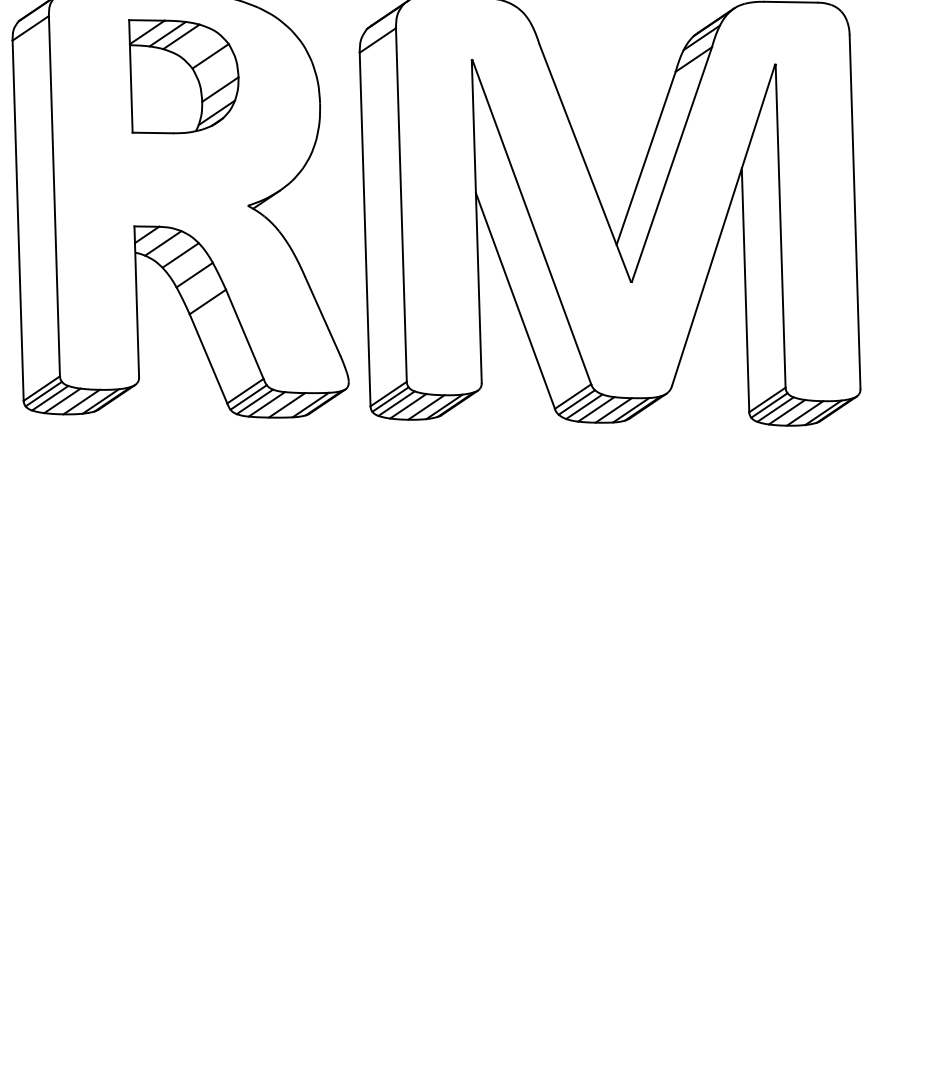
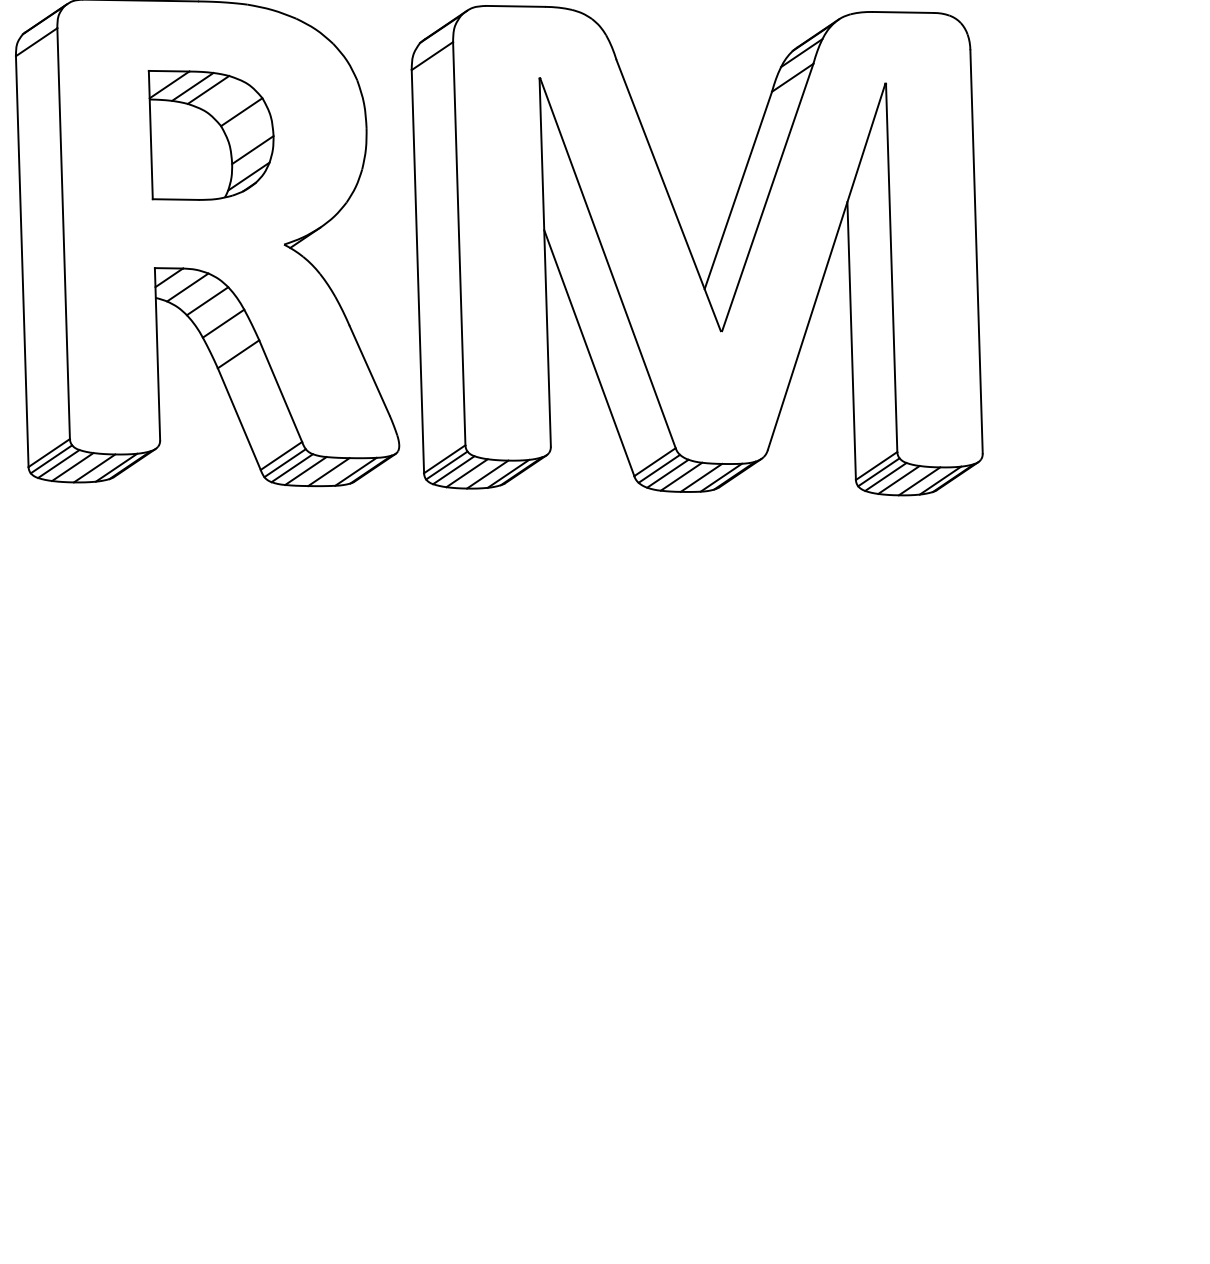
part: (183, 76) -> (210, 135), moved

